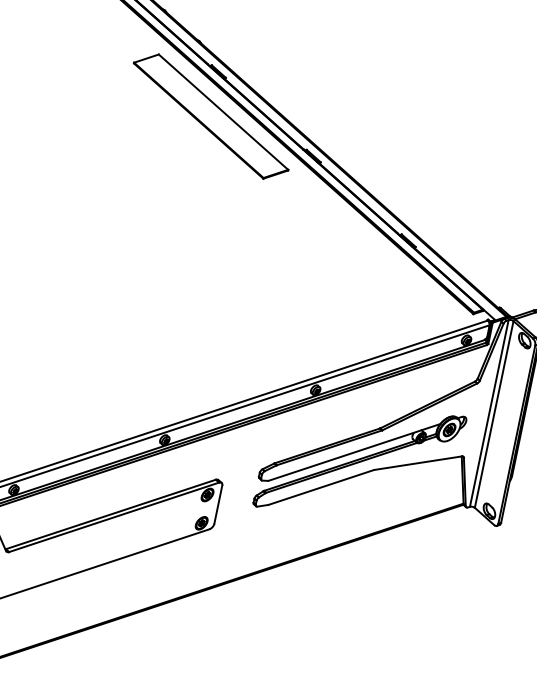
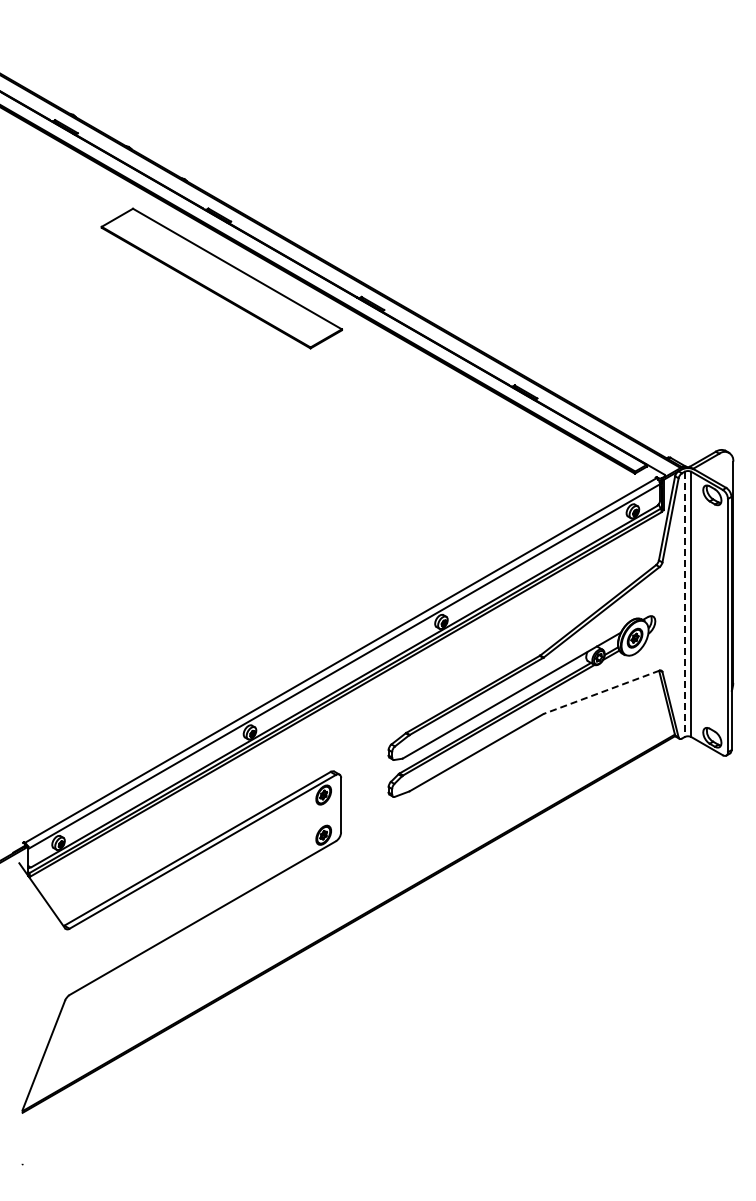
line: (489, 413) -> (684, 604), solid -> dashed
line: (418, 463) -> (601, 692), solid -> dashed

